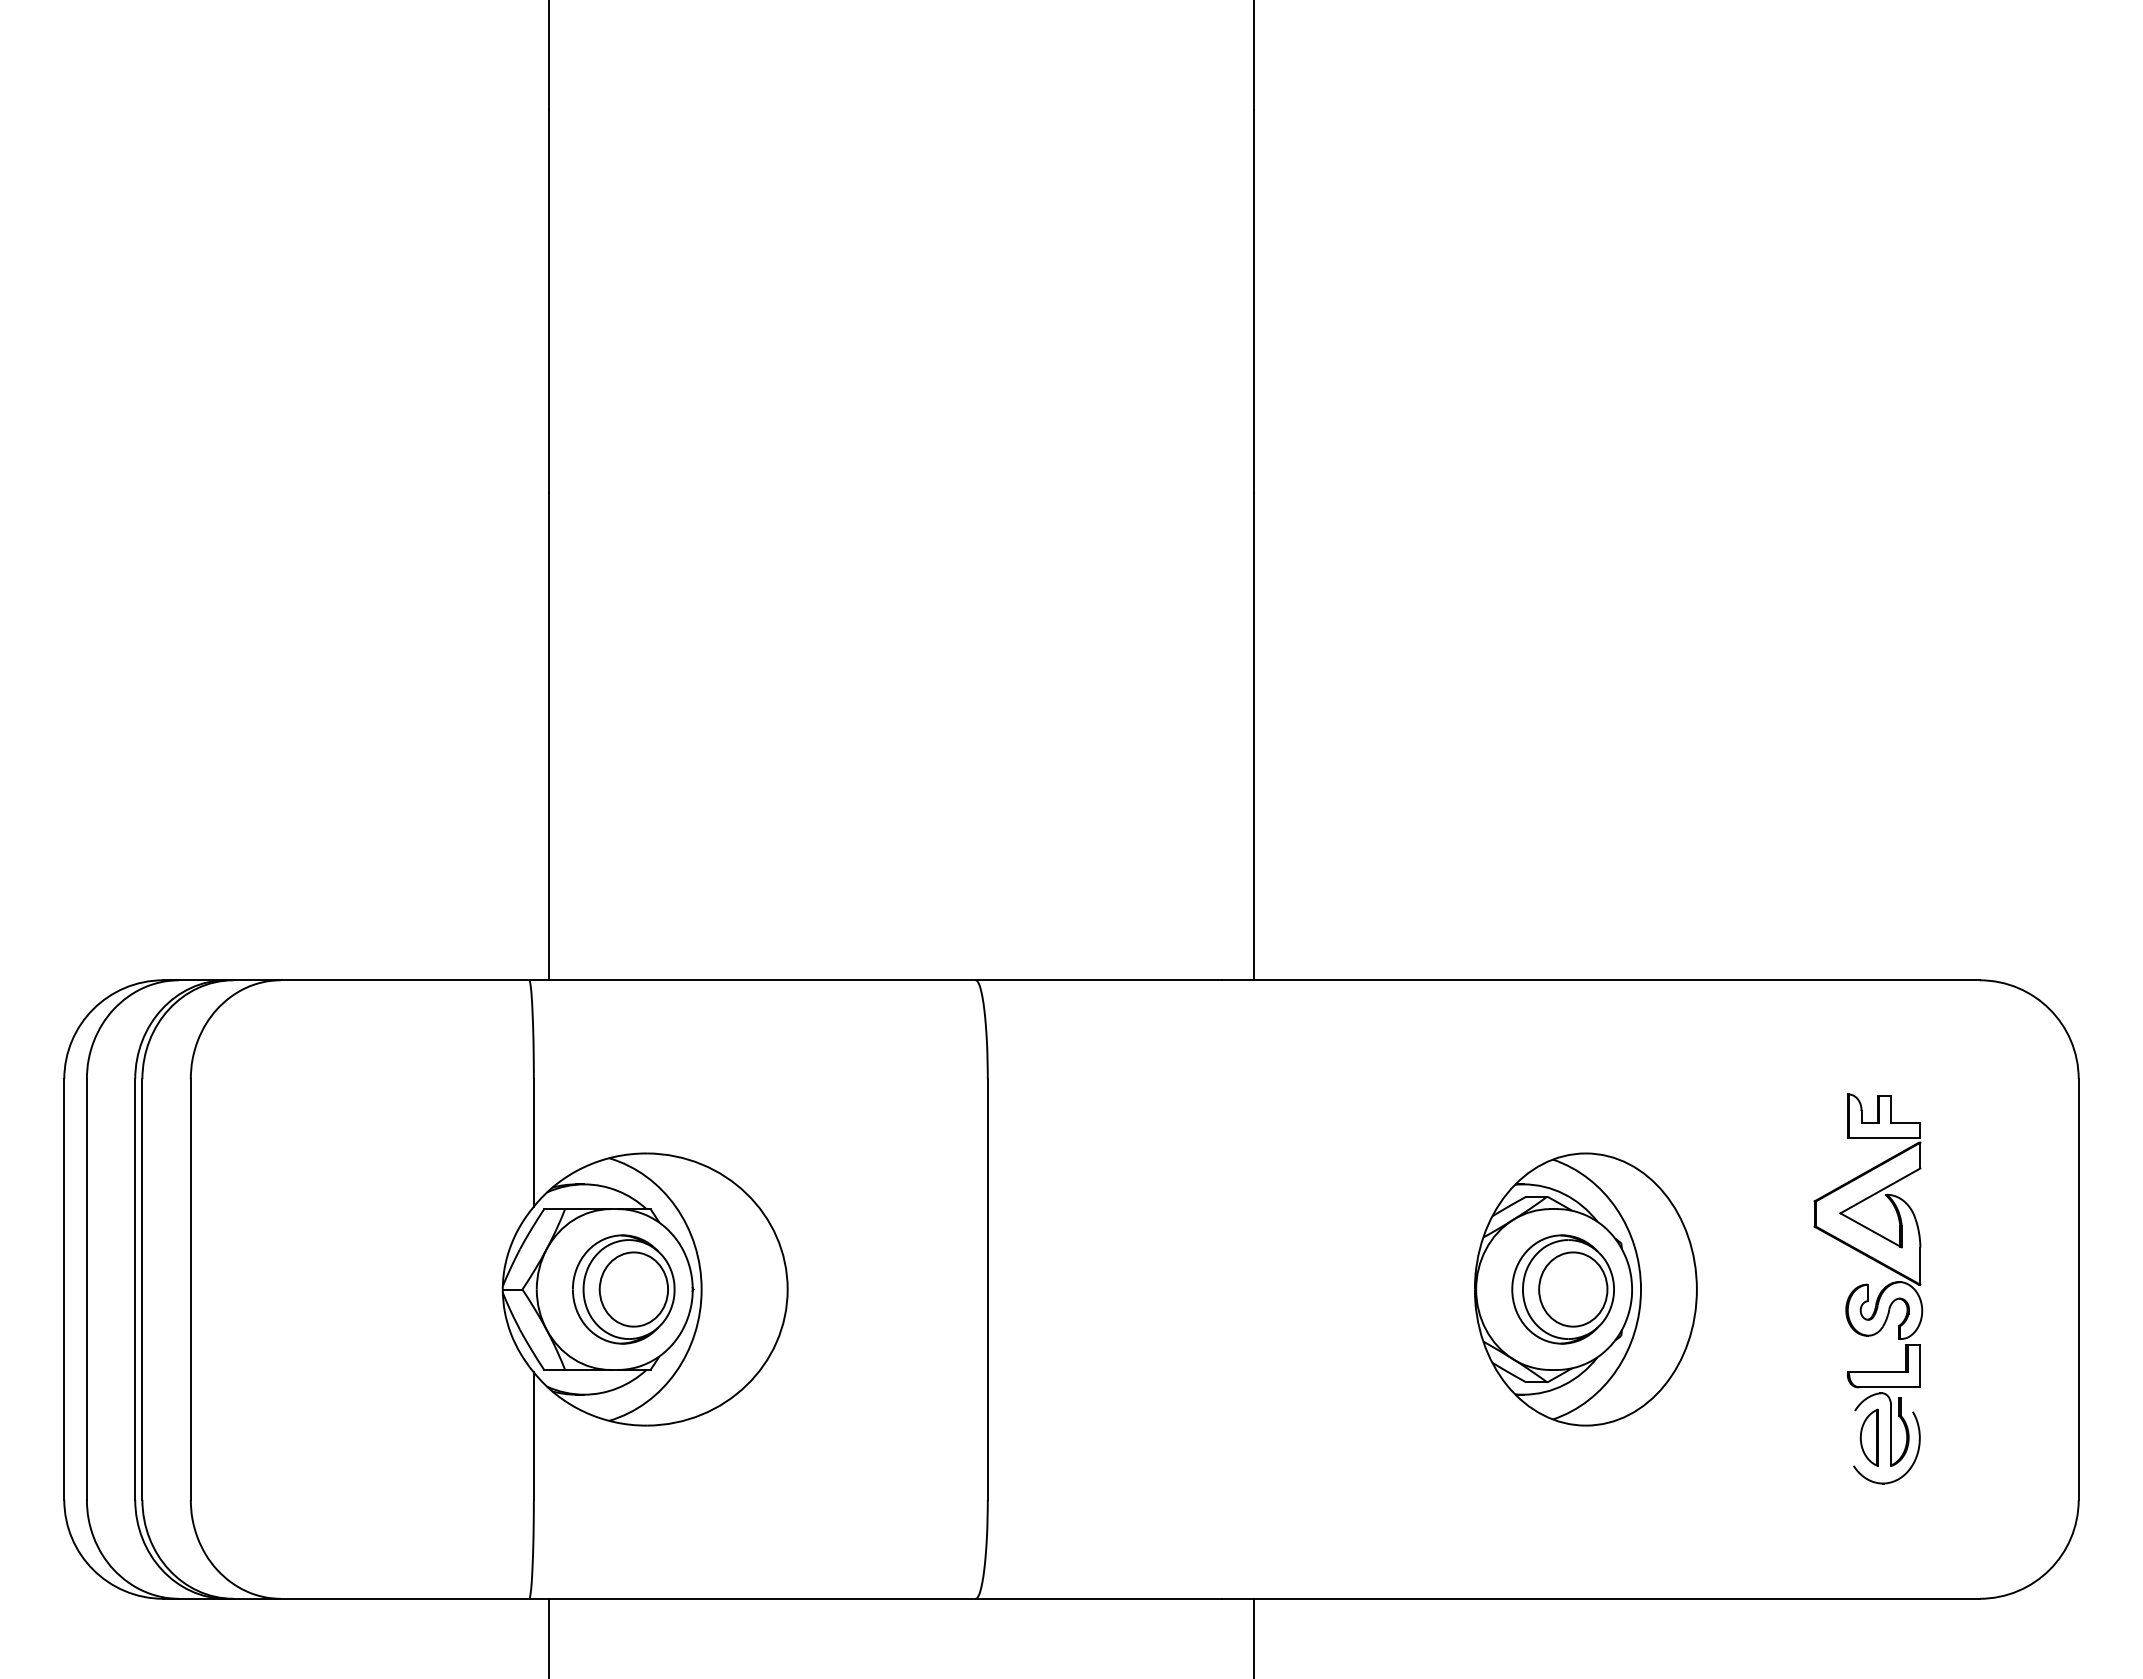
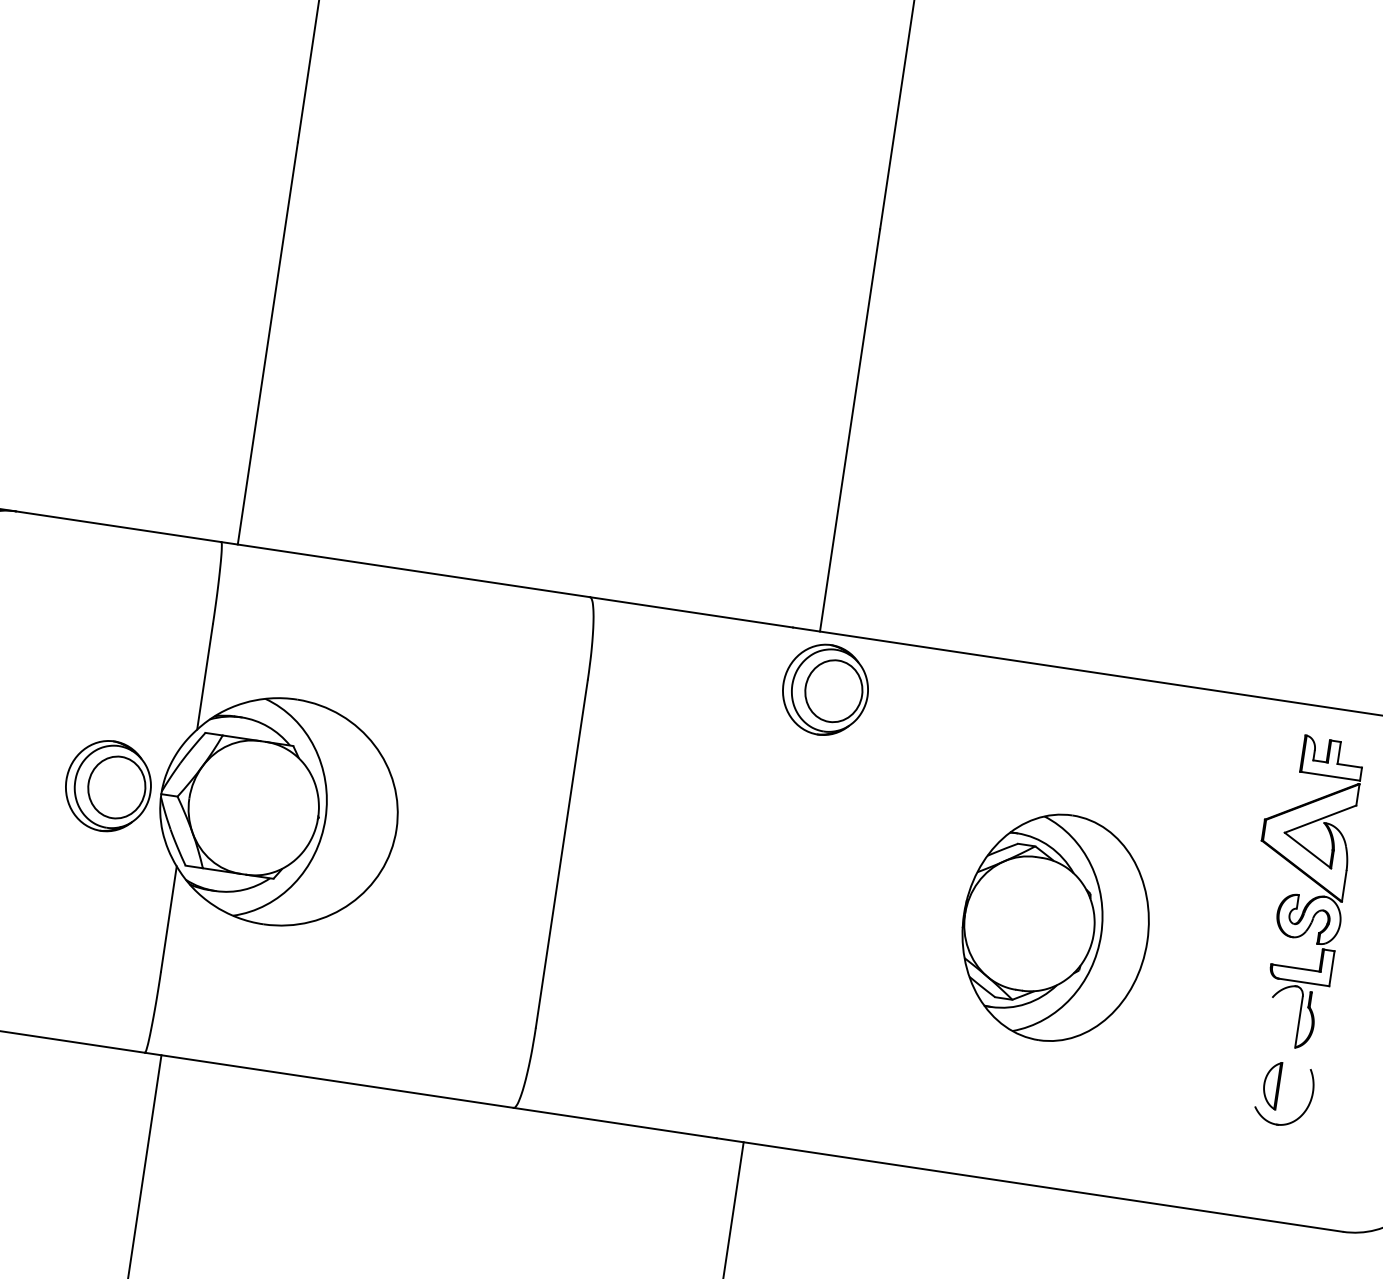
part: (1868, 1279) -> (1299, 890), moved
part: (623, 1289) -> (108, 786), moved
part: (1562, 1289) -> (824, 689), moved

